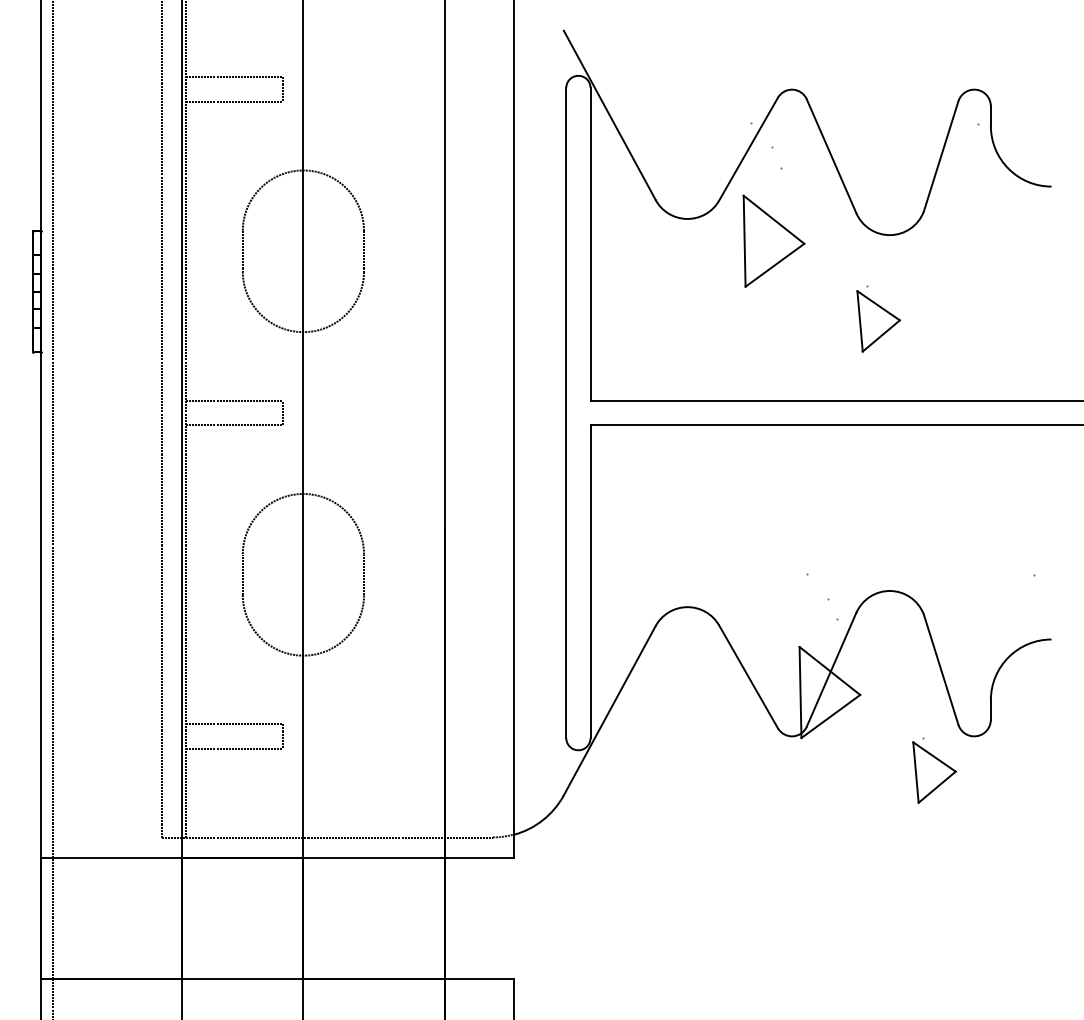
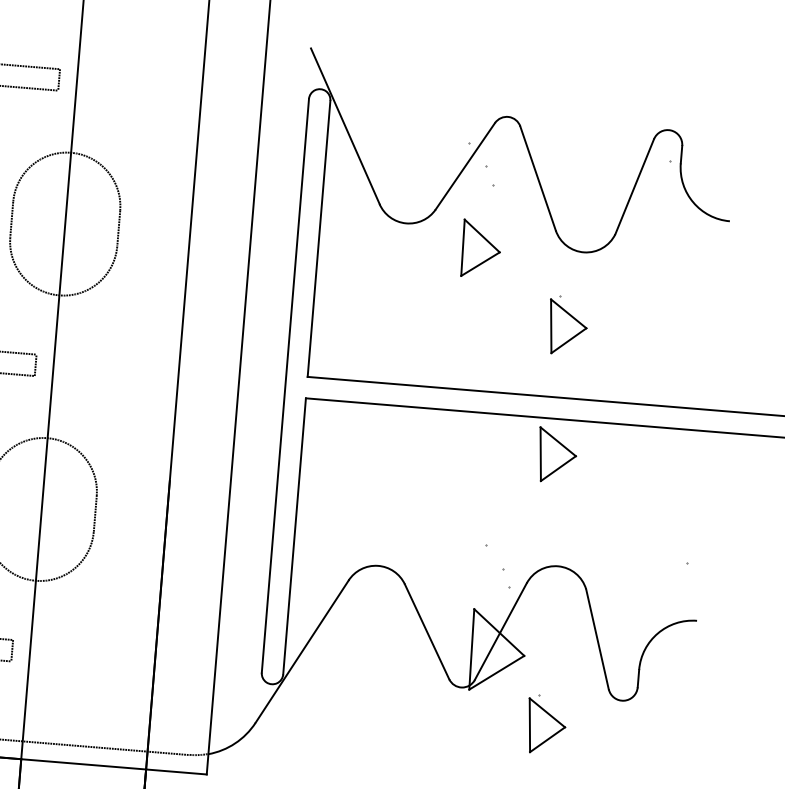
part: (773, 240) -> (480, 248), size x0.7
part: (878, 466) -> (556, 455), added
part: (934, 770) -> (546, 724), moved

